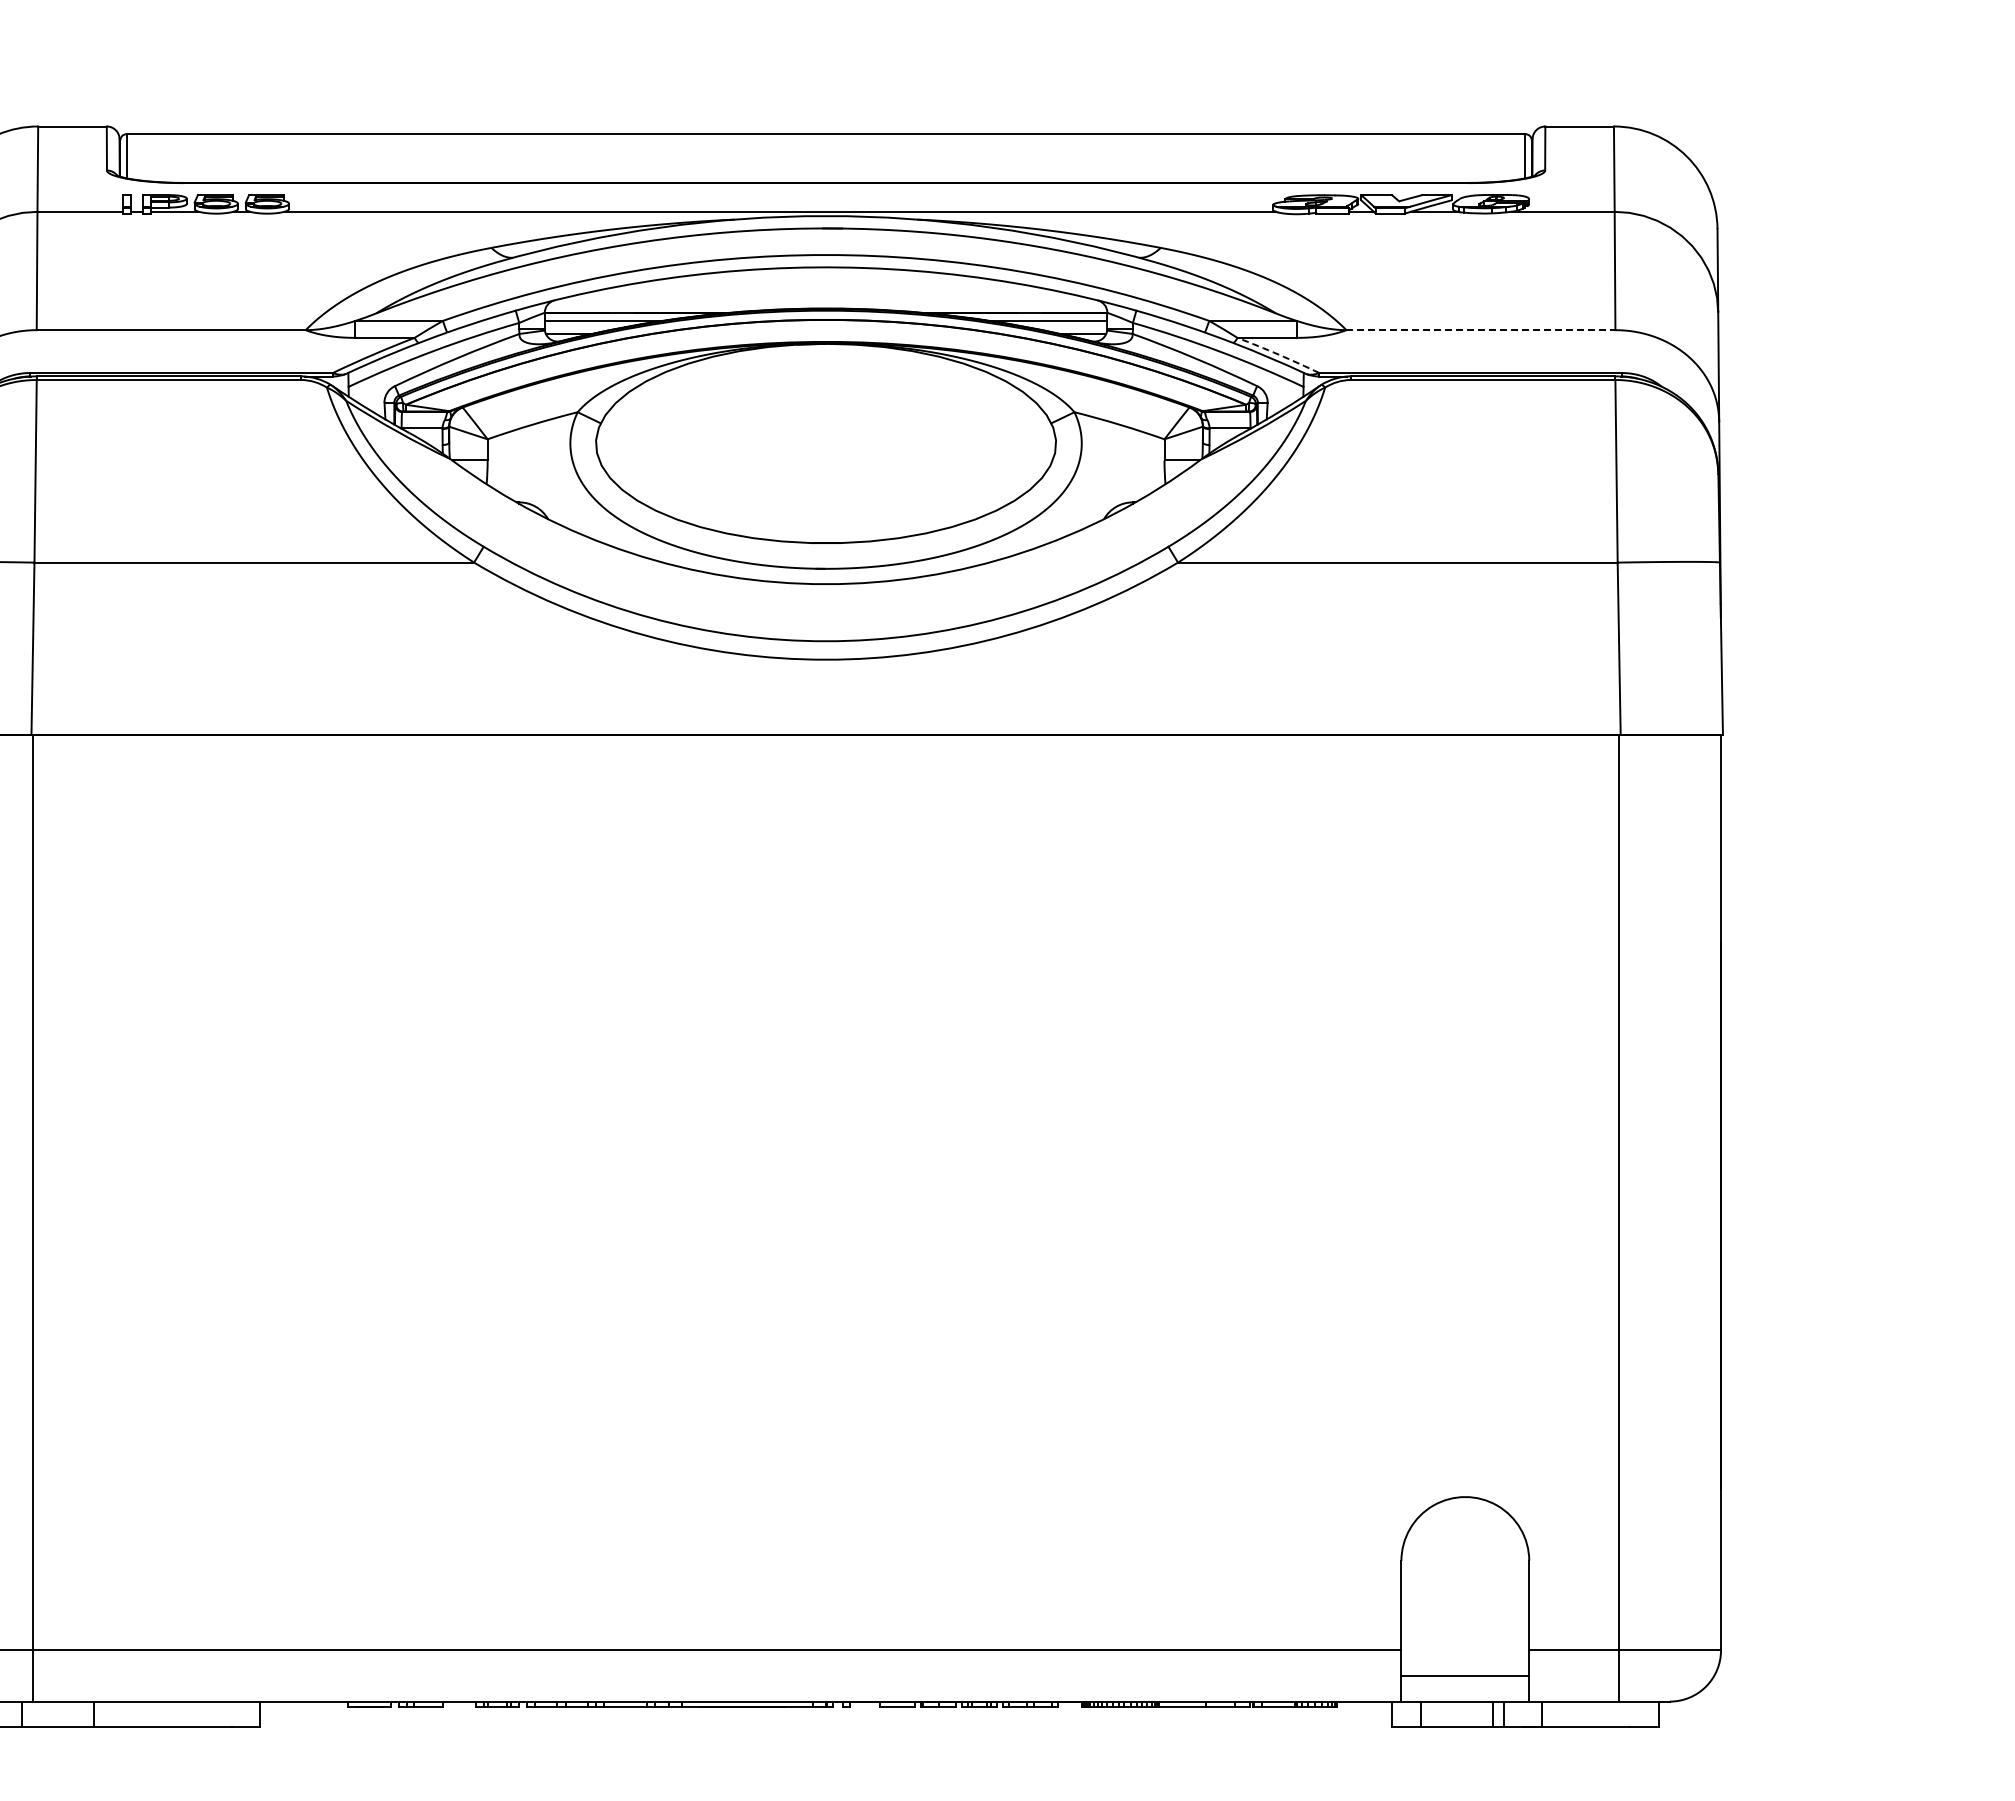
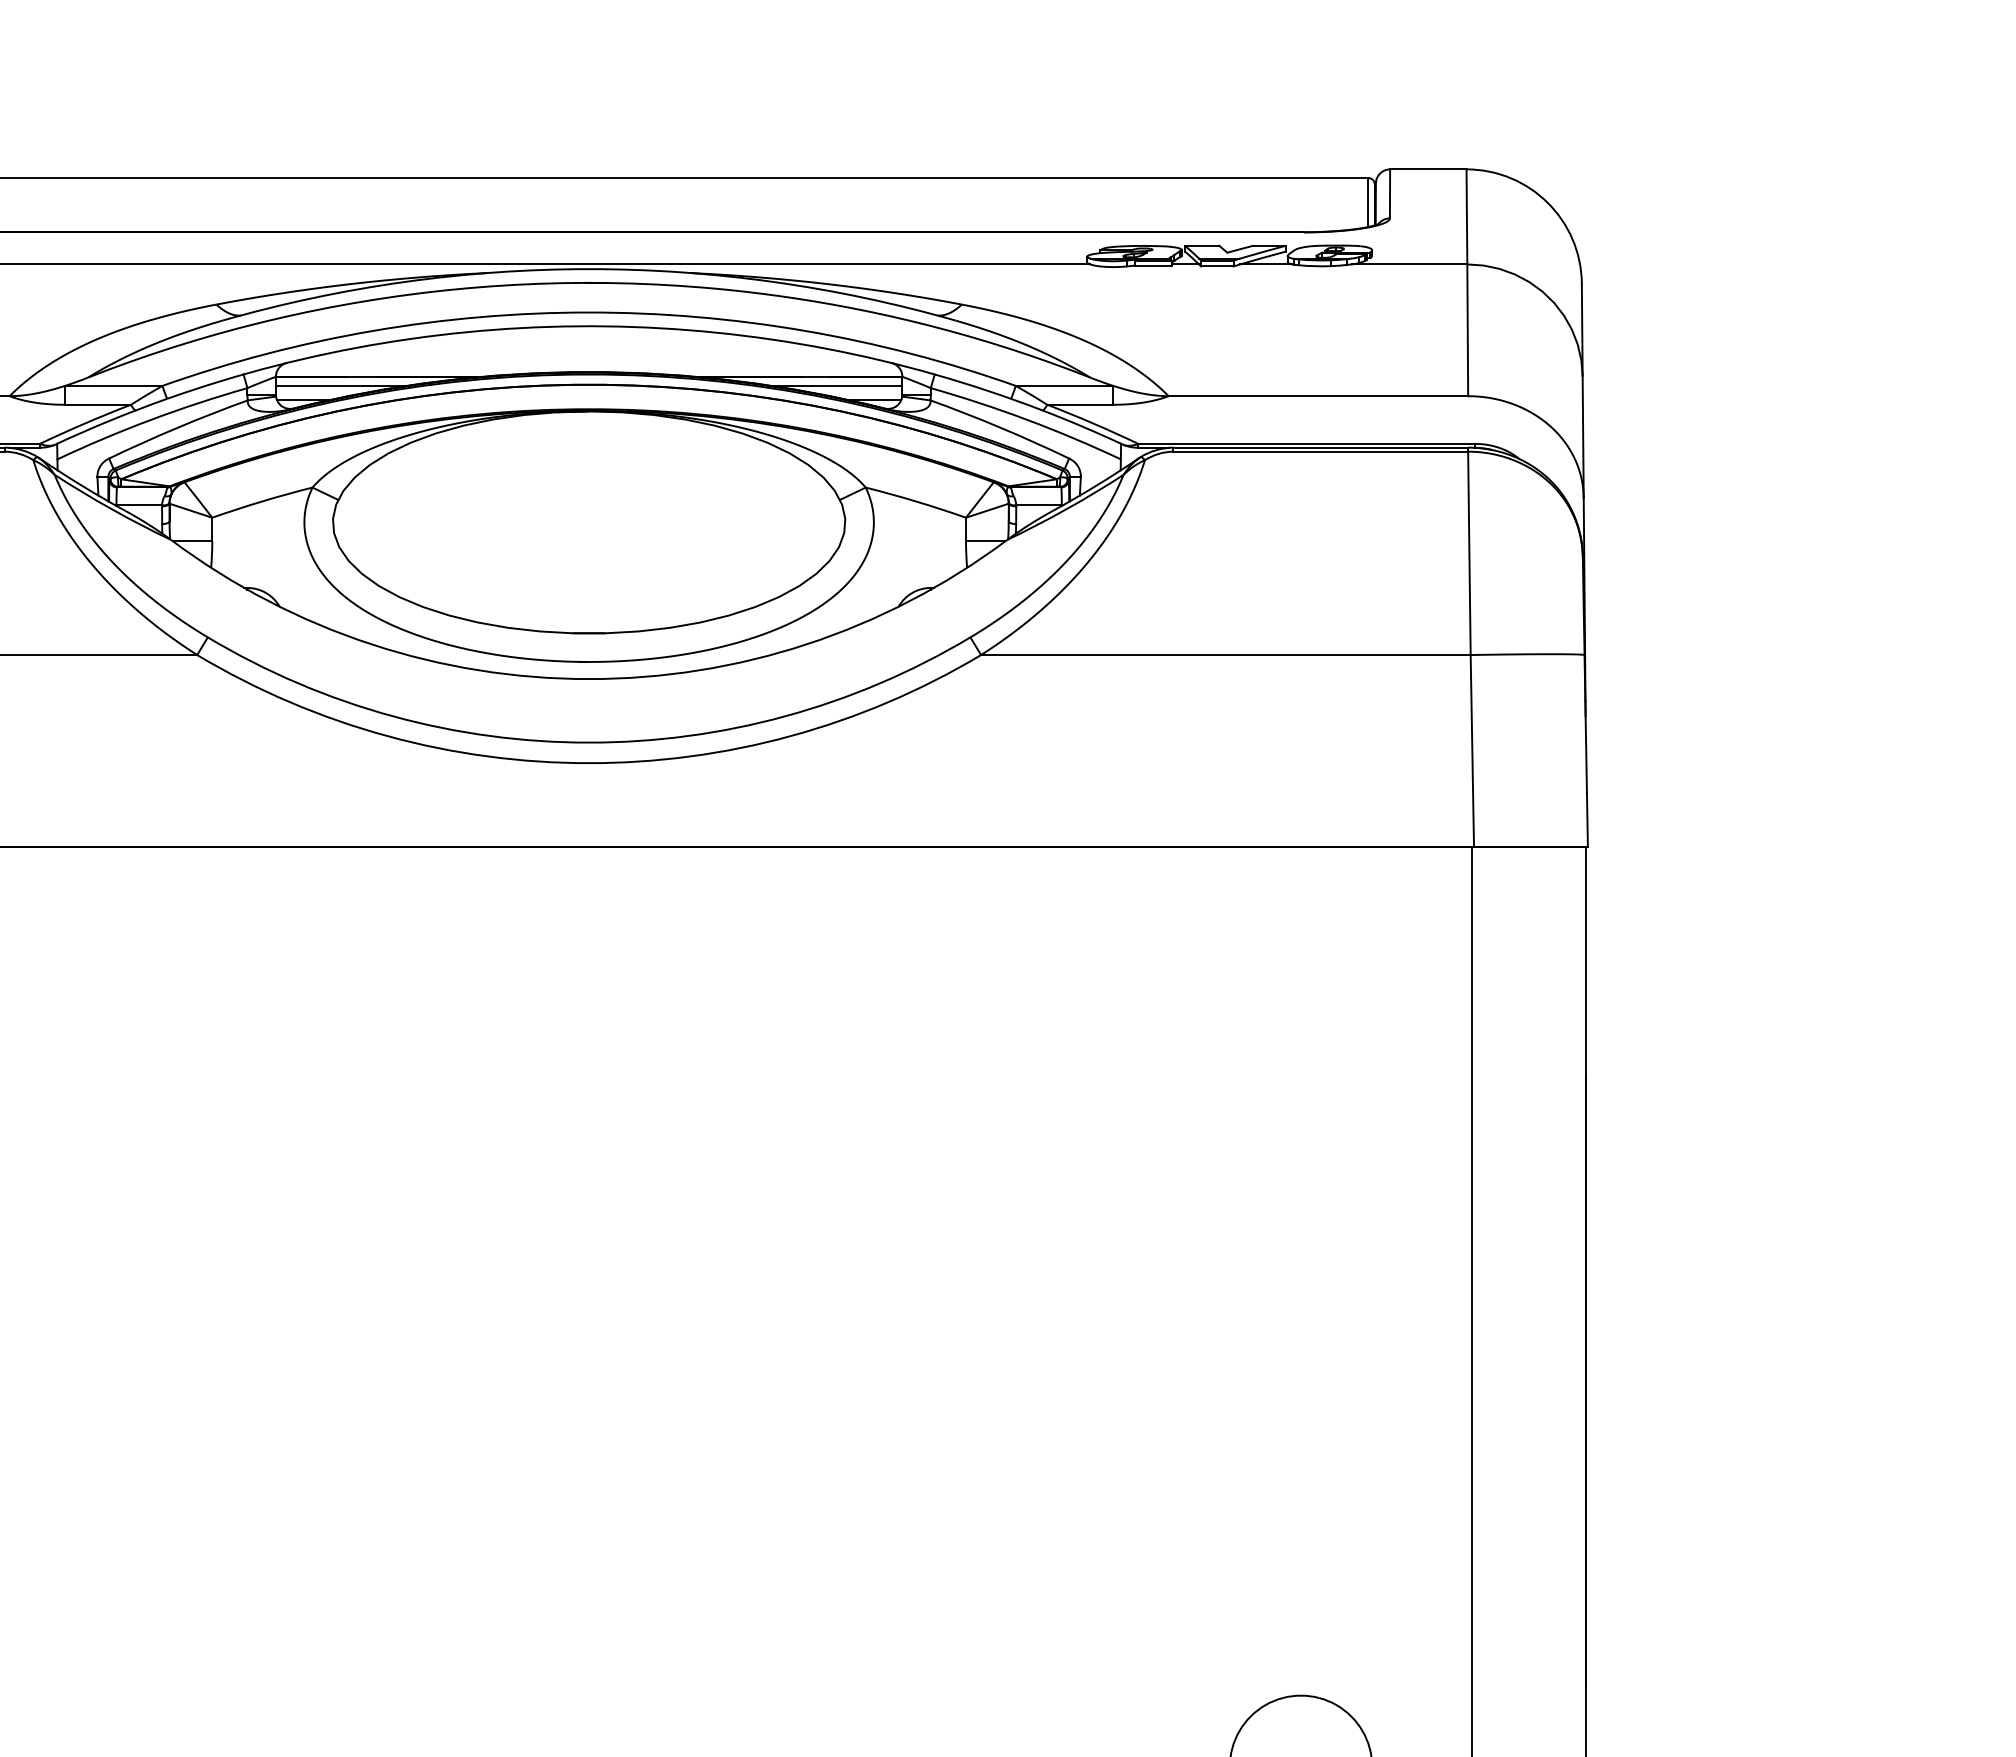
line: (1481, 330) -> (1319, 396), dashed -> solid
arc: (1278, 354) -> (1092, 423), dashed -> solid

